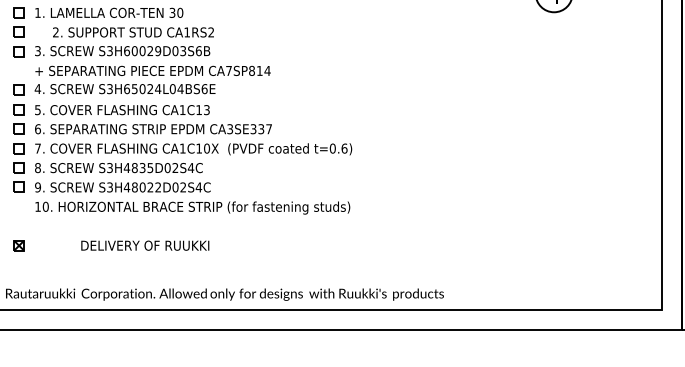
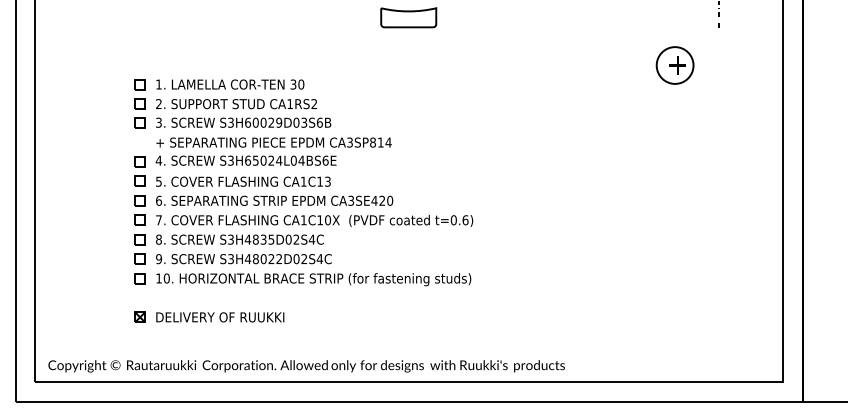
text: (133, 32) -> (236, 104), moved
text: (228, 70) -> (349, 142), CA7SP814 -> CA3SP814
text: (261, 128) -> (382, 200), CA3SE337 -> CA3SE420
part: (18, 206) -> (139, 278), added
text: (145, 245) -> (220, 317), moved

